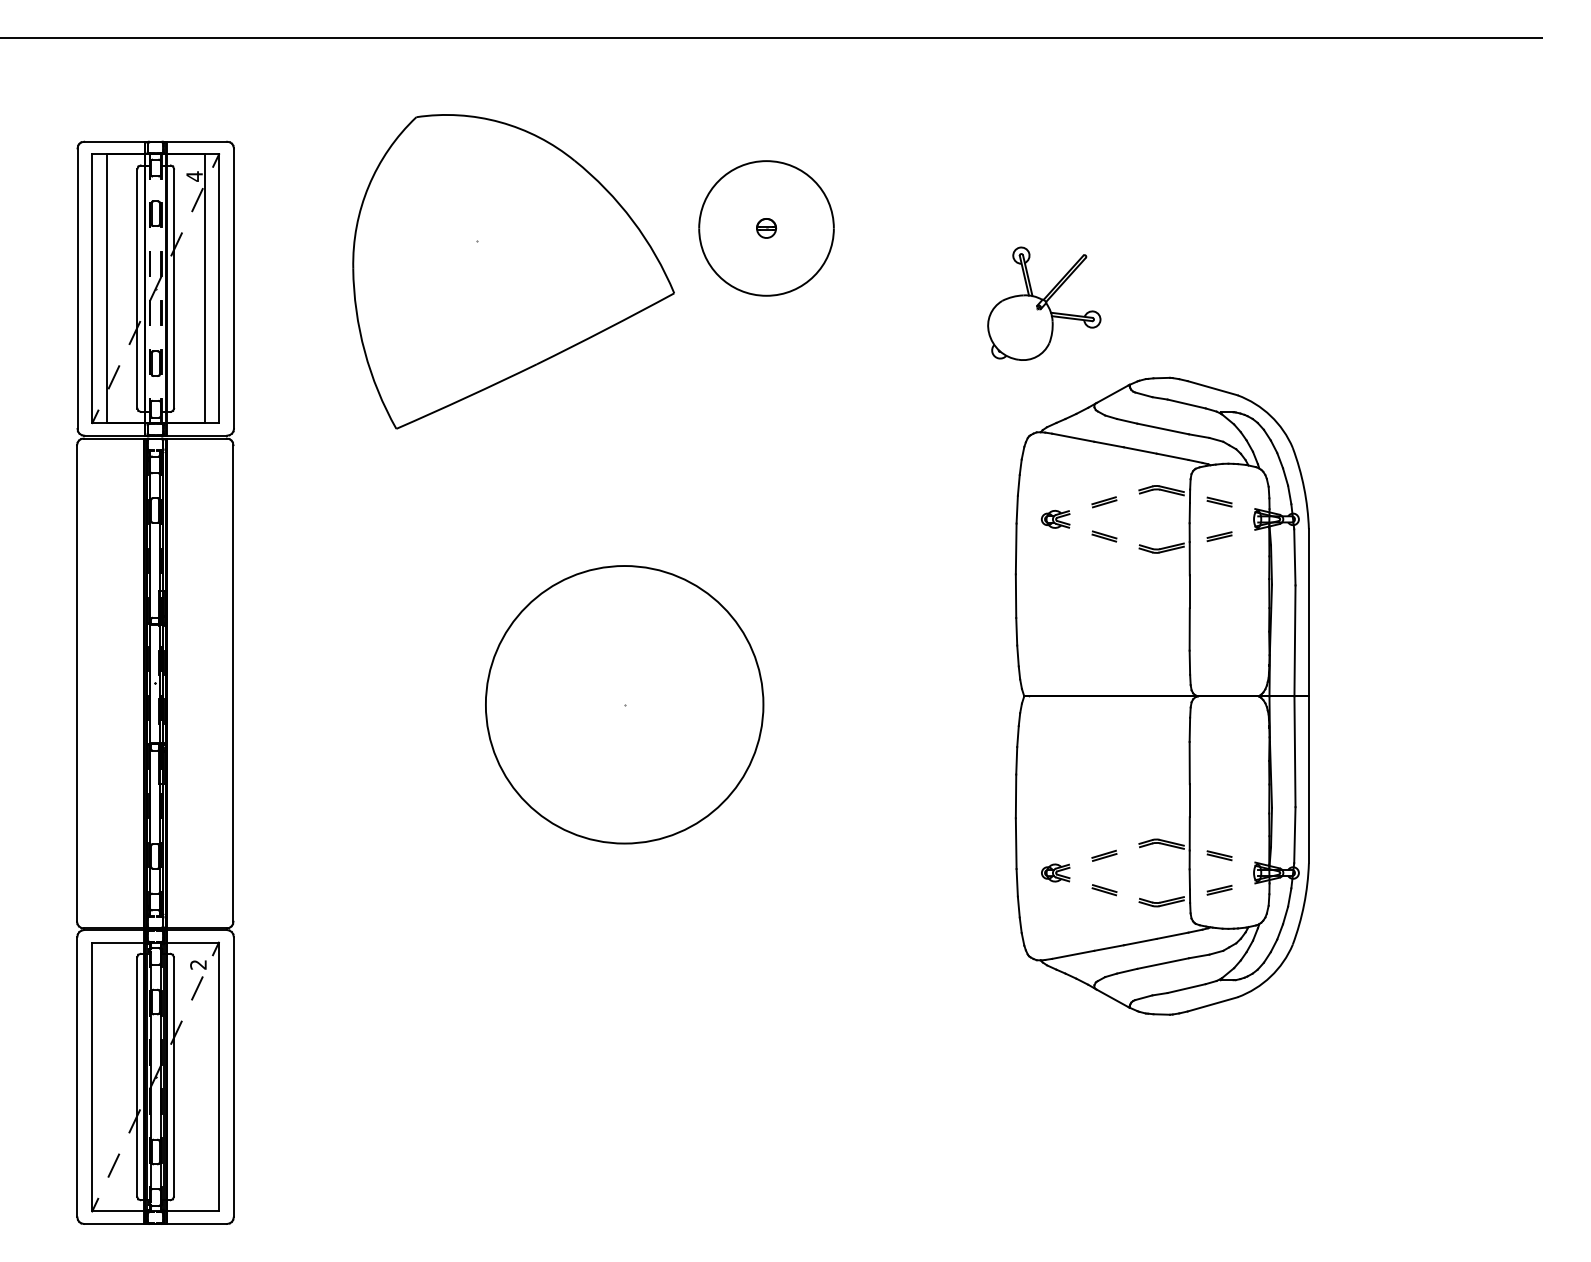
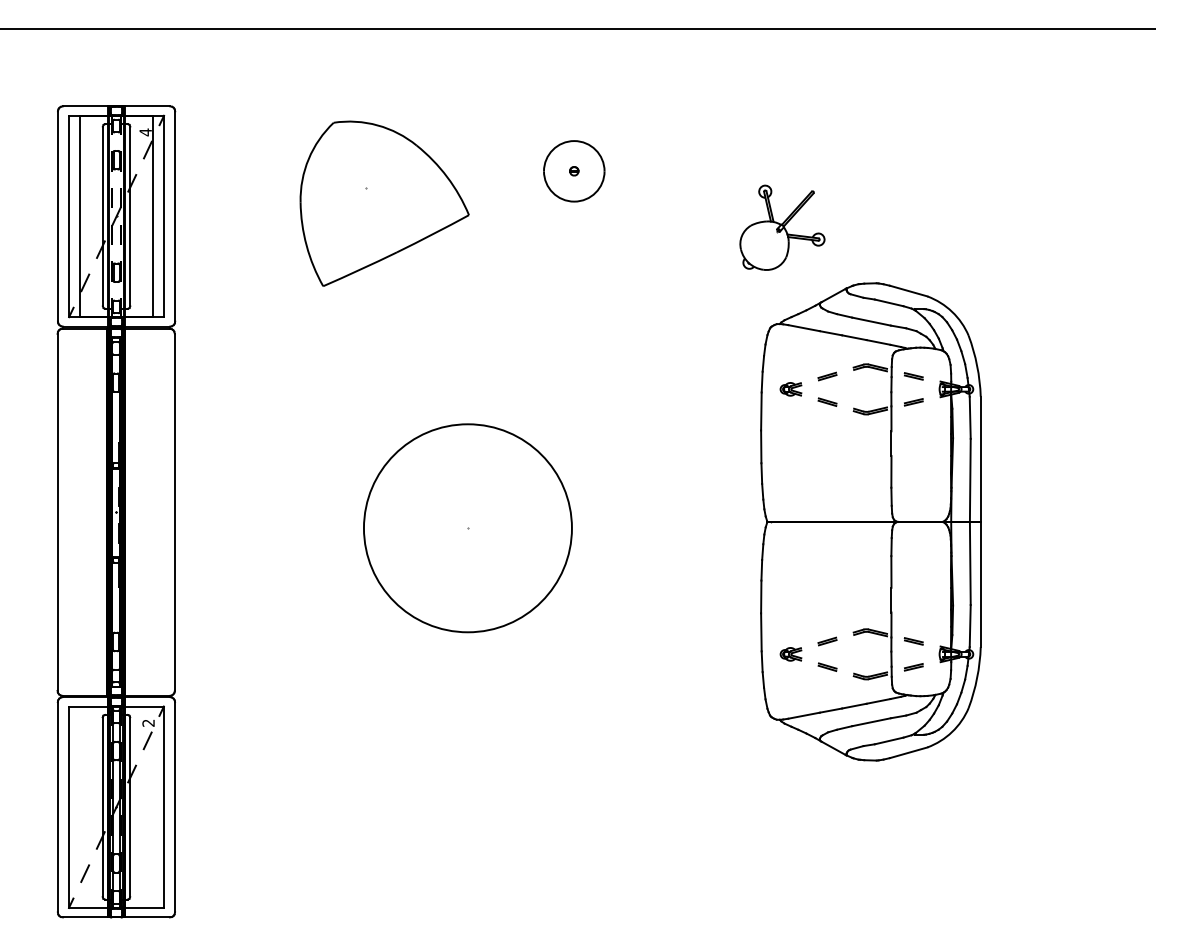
part: (766, 228) -> (574, 171), size x0.6
part: (513, 271) -> (384, 203), size x0.7

